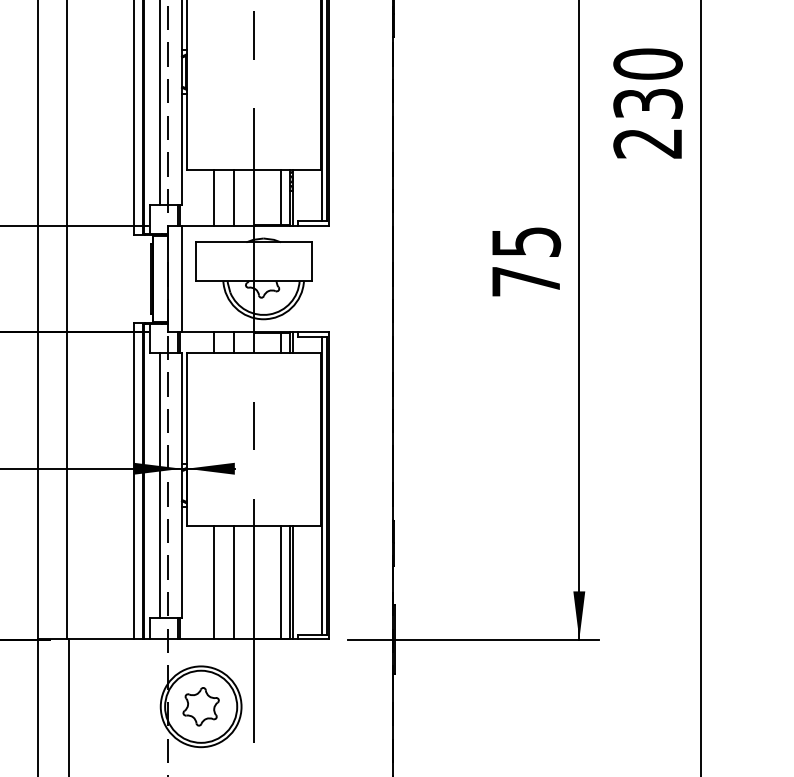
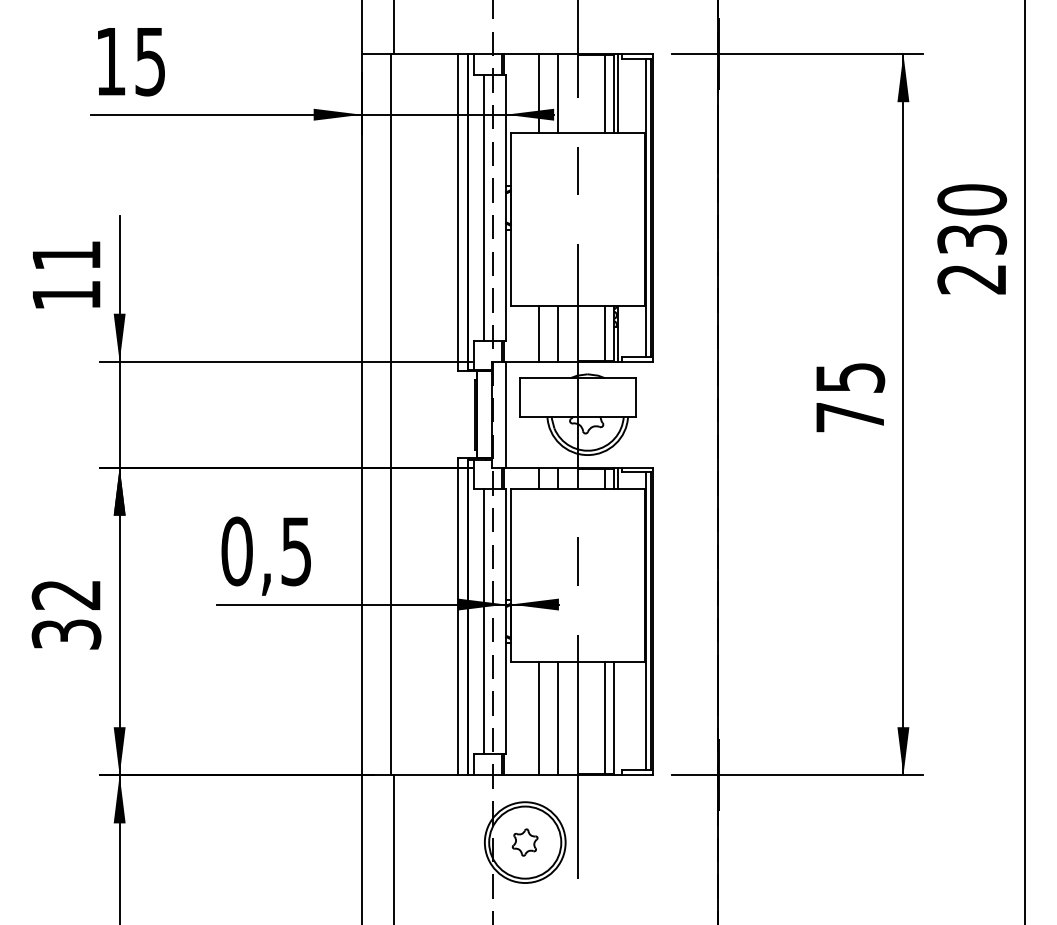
line: (293, 582) -> (617, 718), removed
part: (200, 706) -> (524, 842), size x0.7

